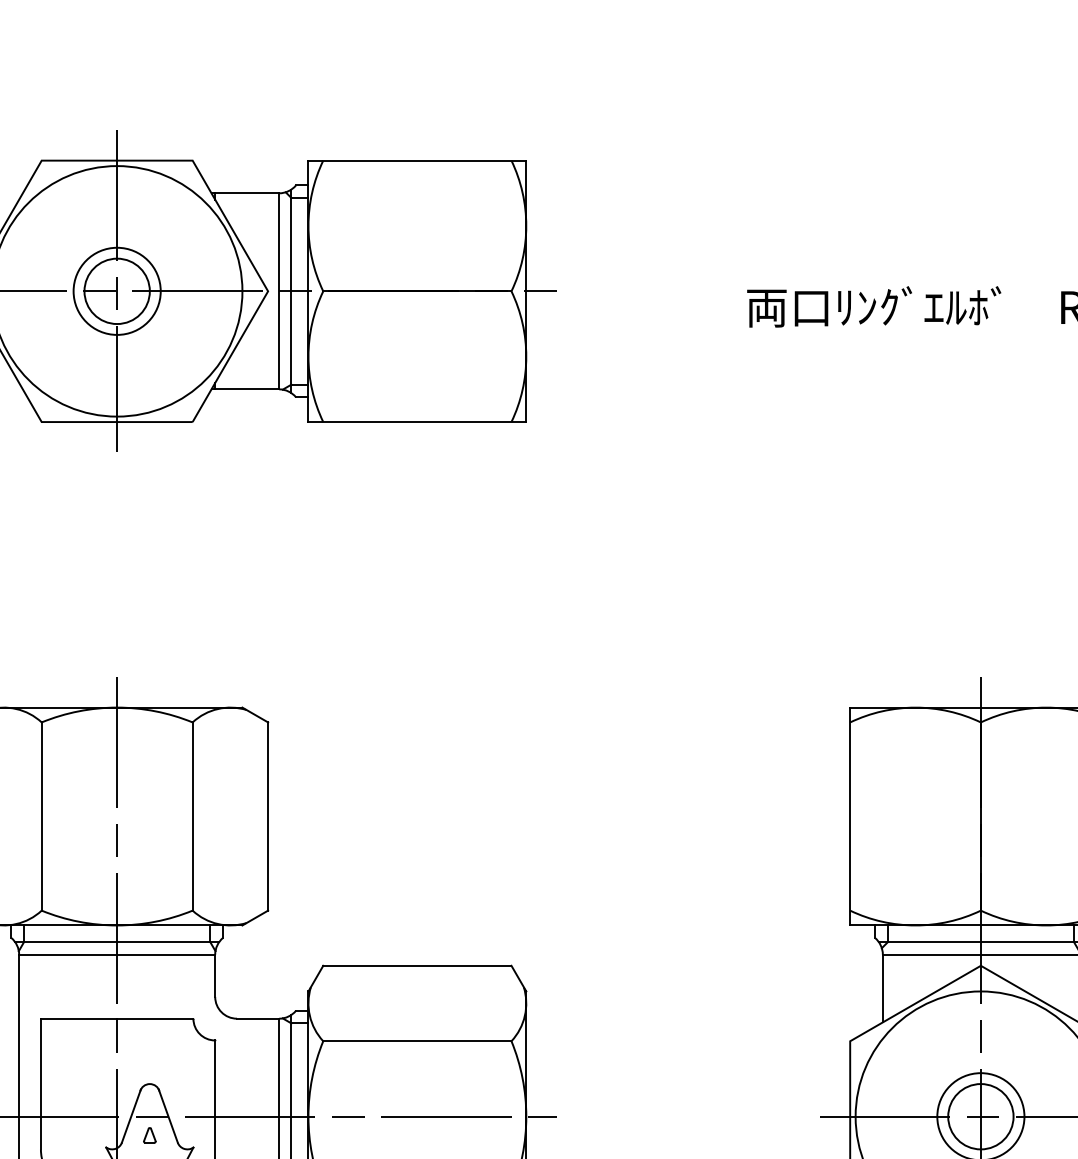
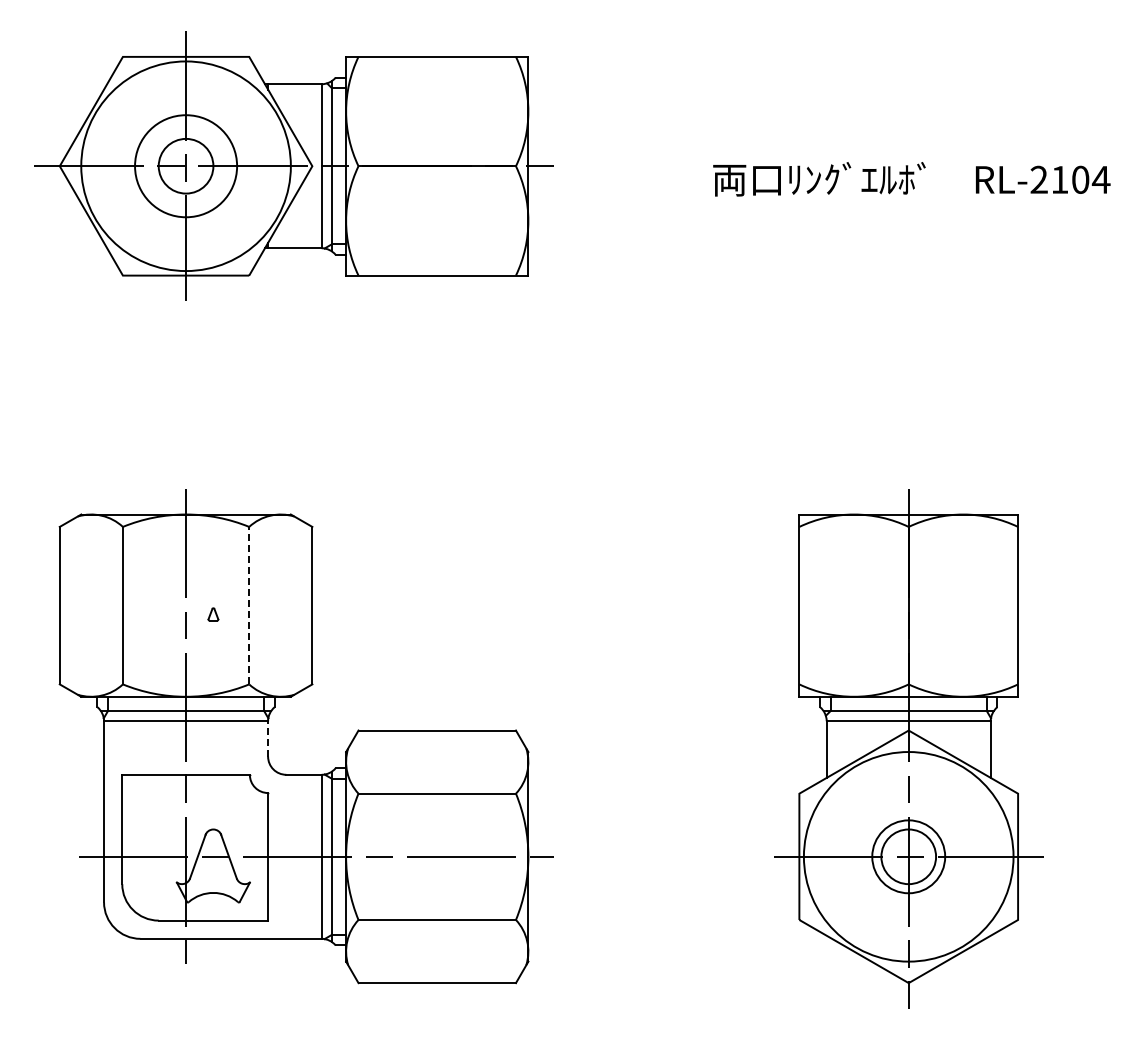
circle: (116, 290) -> (185, 165), size x1.4
line: (192, 816) -> (249, 605), solid -> dashed
line: (215, 975) -> (268, 738), solid -> dashed
part: (149, 1135) -> (213, 614), moved

